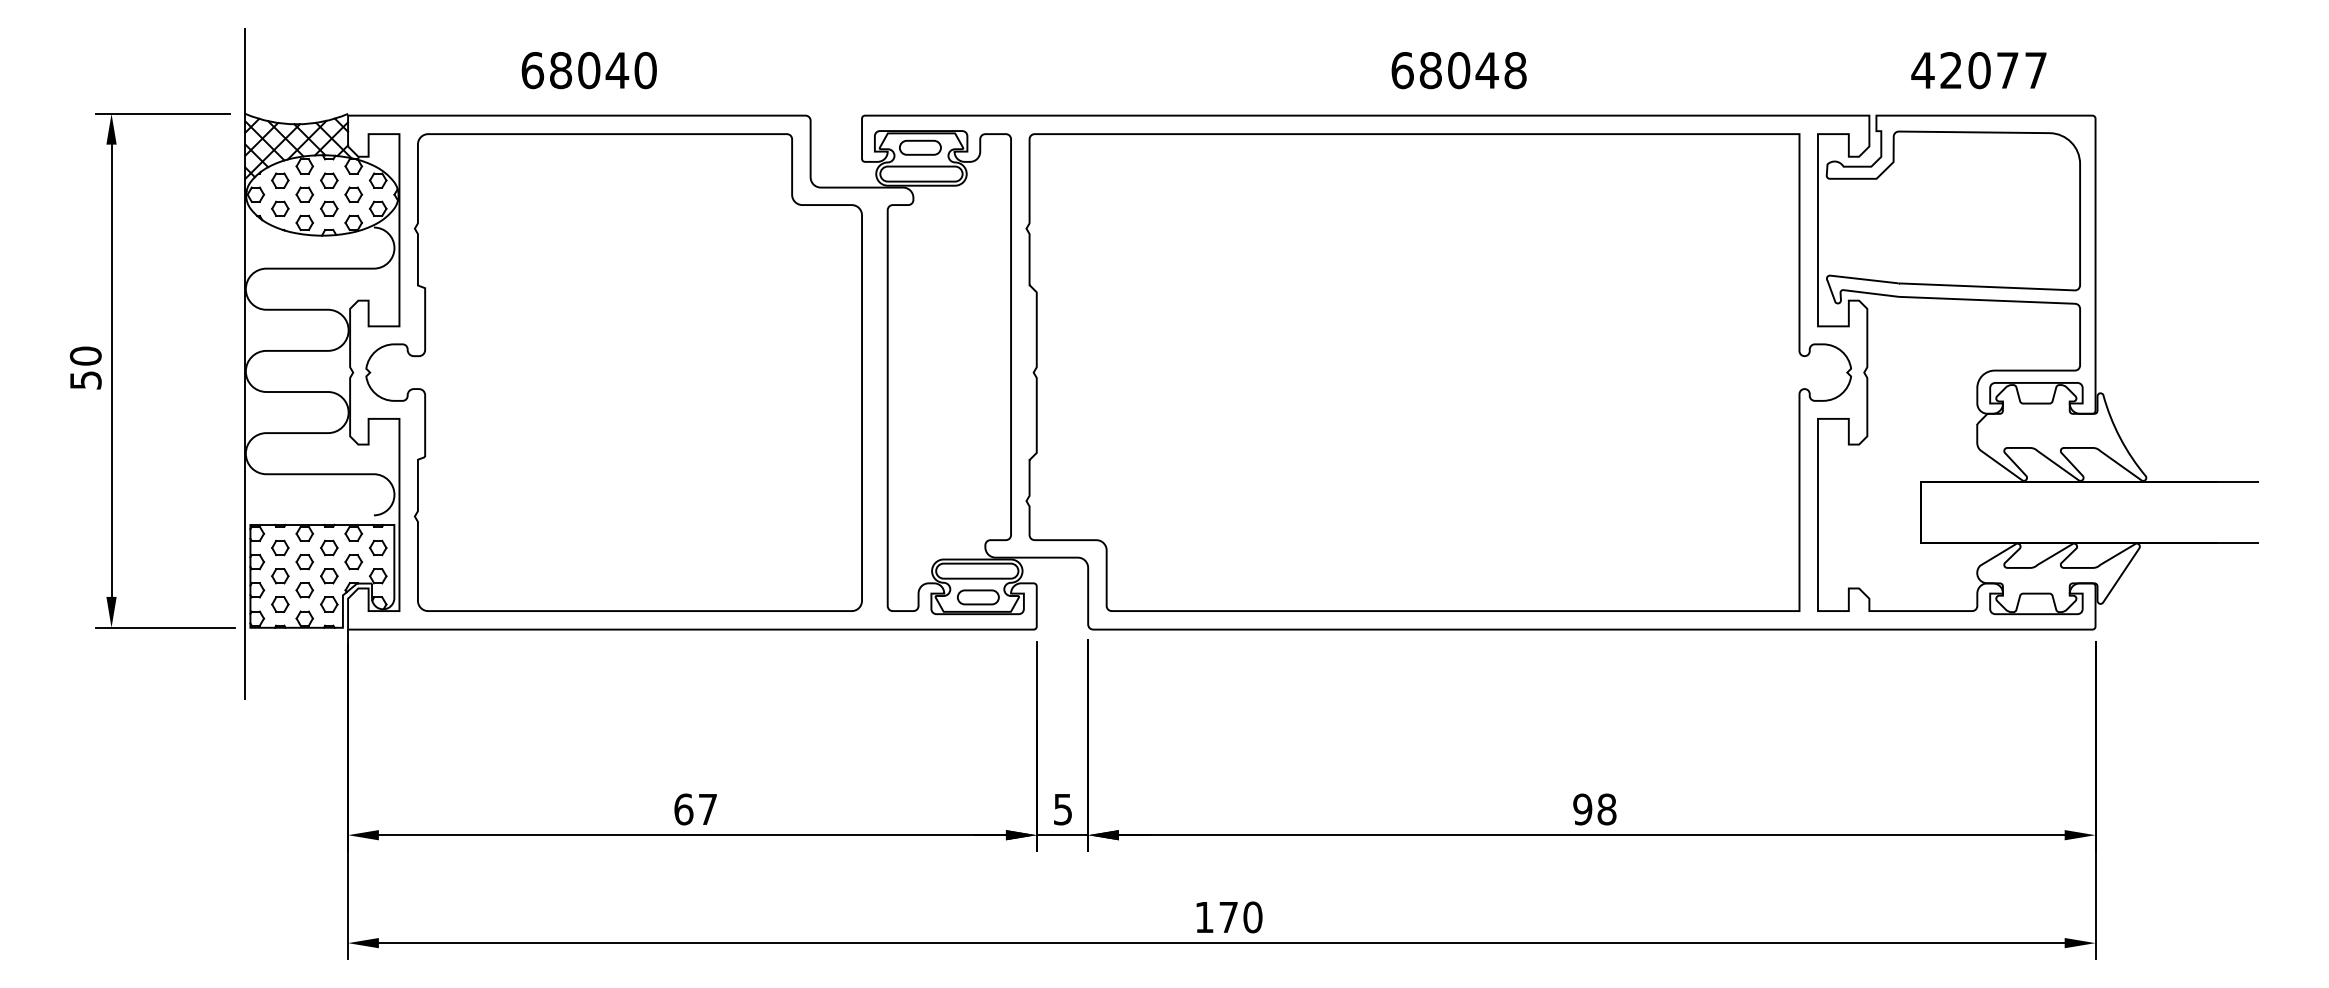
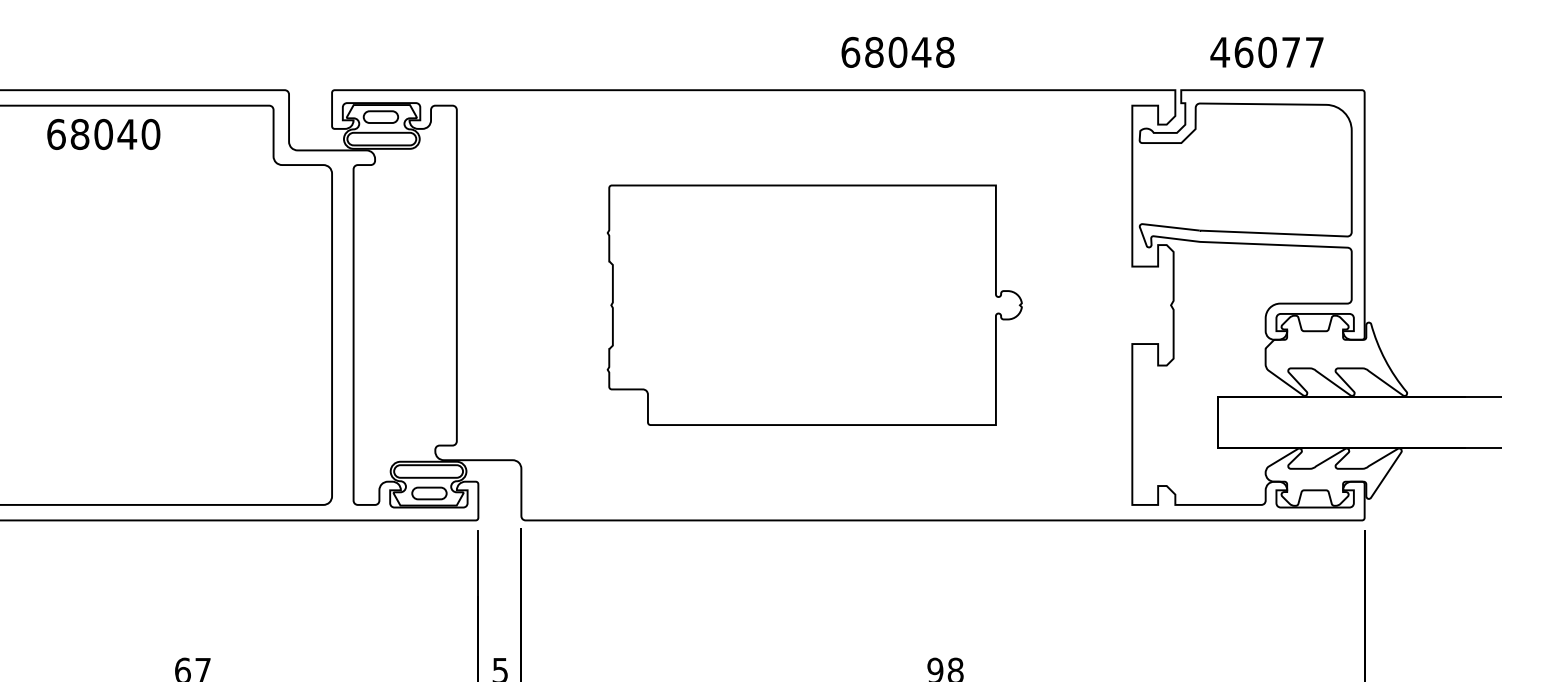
text: (588, 70) -> (103, 134), moved
text: (1458, 70) -> (897, 52), moved
text: (1951, 70) -> (1244, 52), 42077 -> 46077
part: (1438, 372) -> (814, 305), size x0.6

